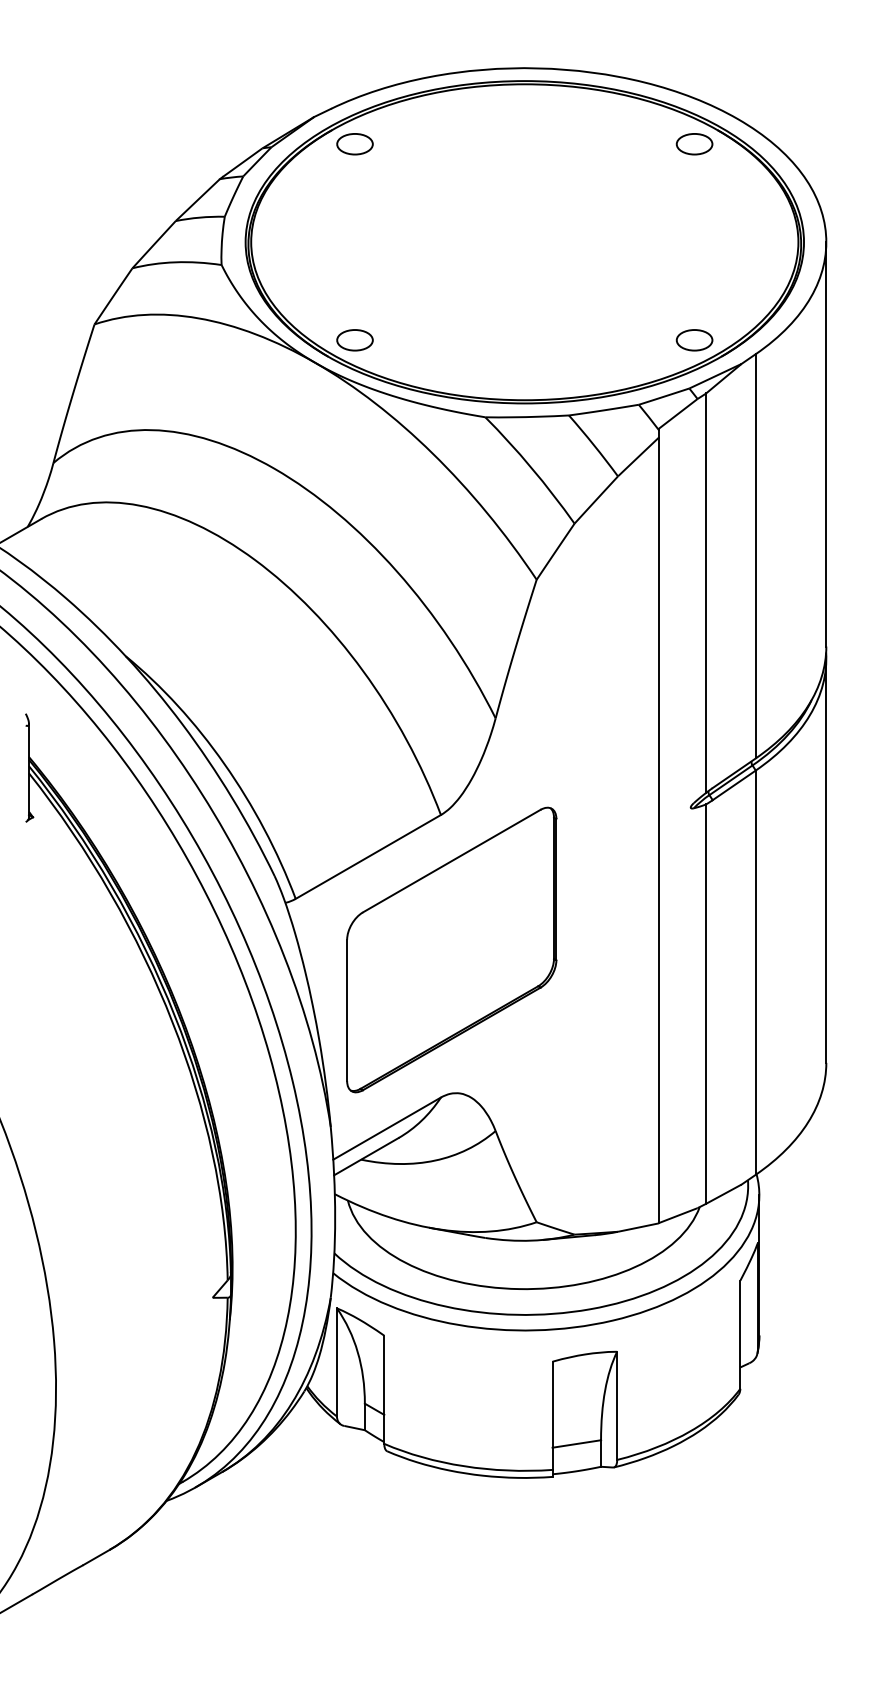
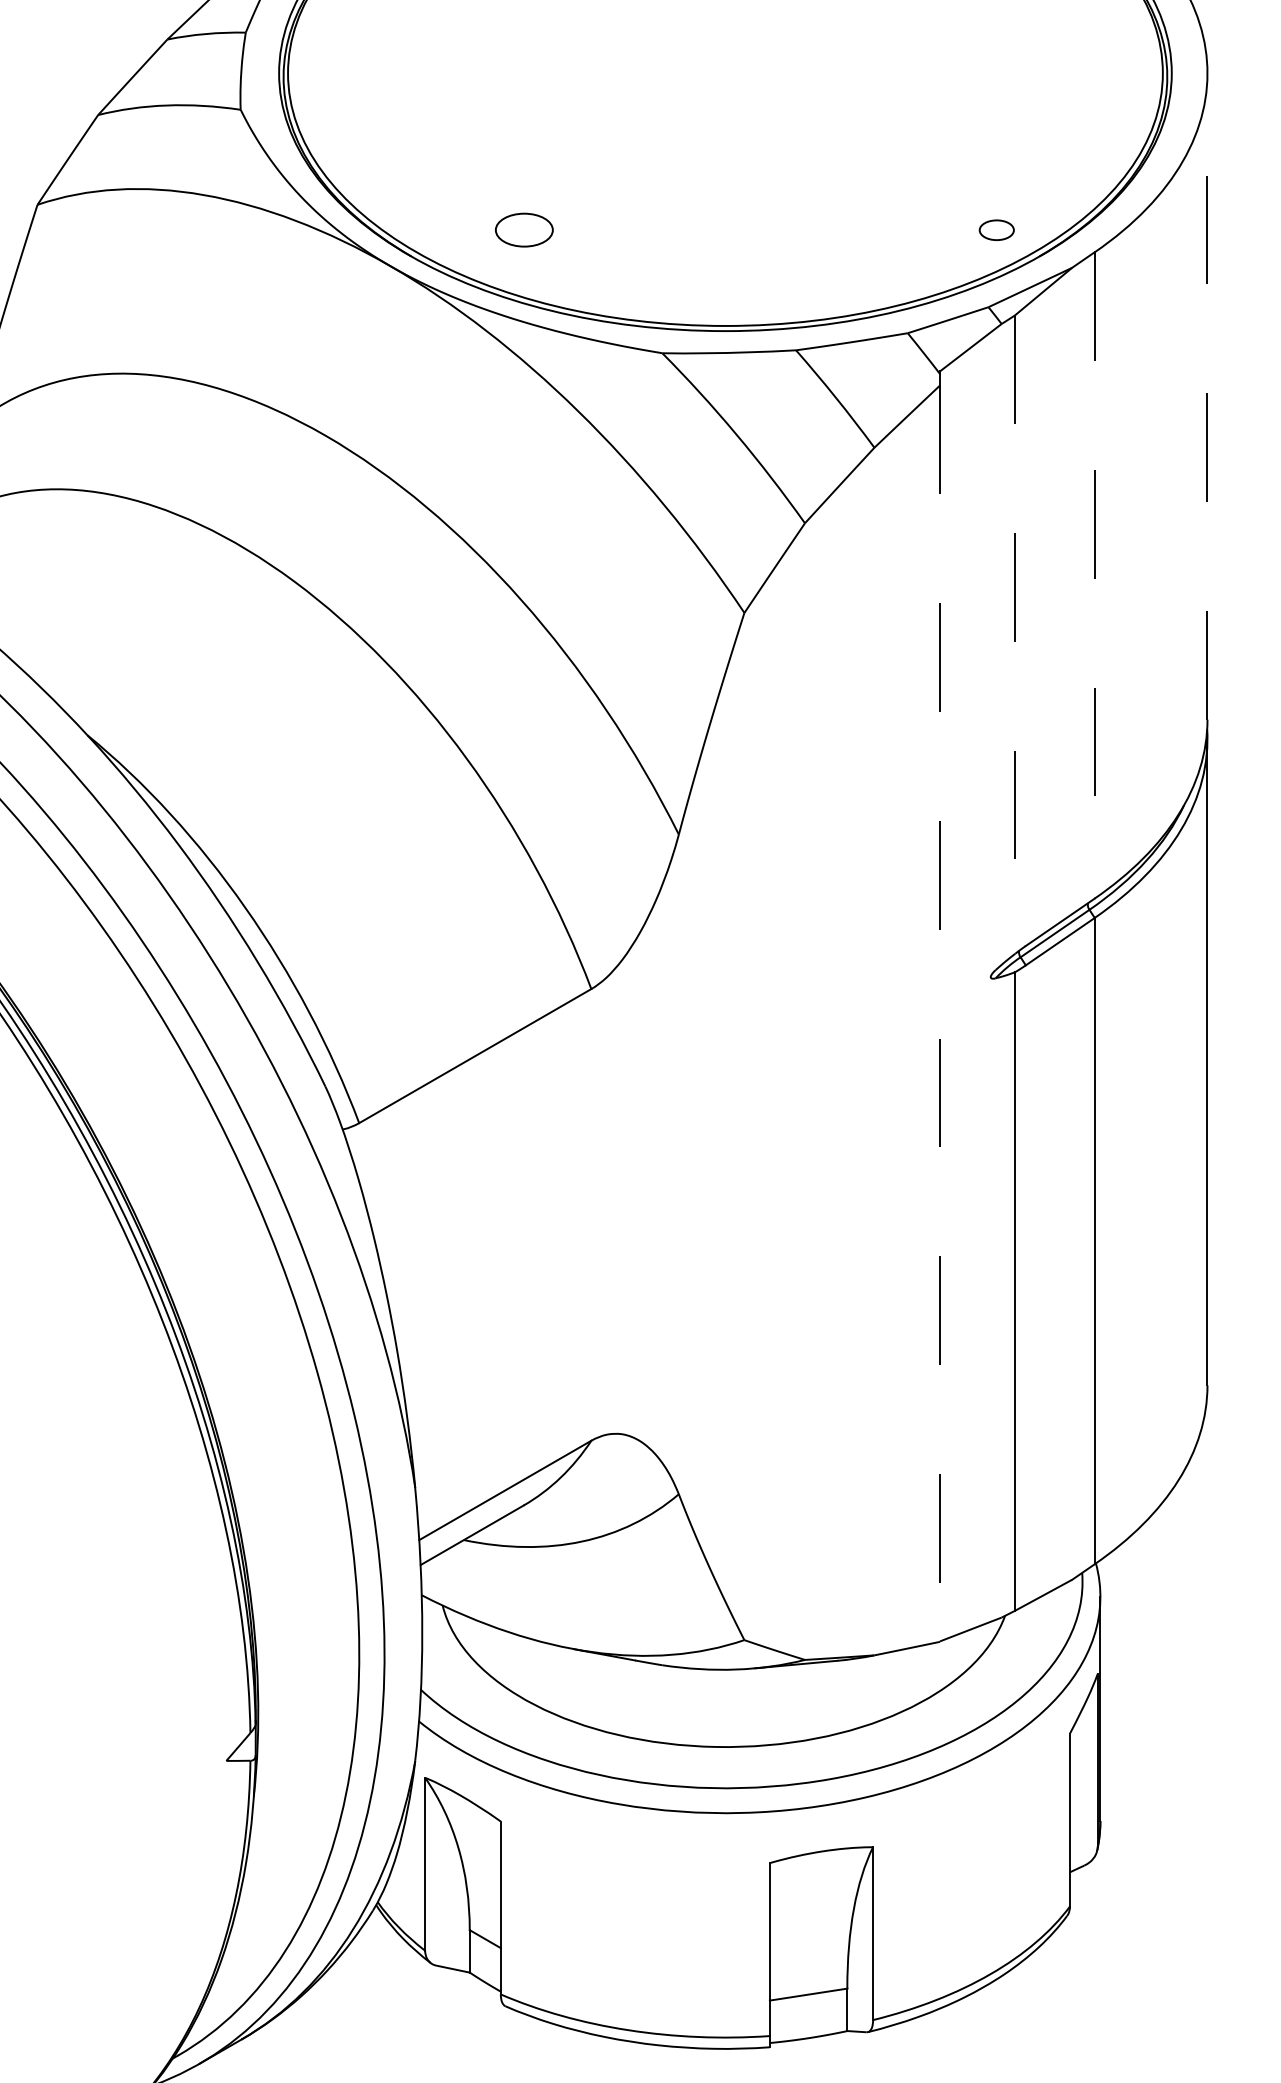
part: (354, 340) -> (523, 230), moved
part: (694, 340) -> (996, 230), size x0.6
line: (826, 443) -> (1207, 395), solid -> dashed
line: (755, 556) -> (1094, 575), solid -> dashed
line: (706, 593) -> (1015, 634), solid -> dashed
line: (659, 830) -> (940, 1013), solid -> dashed
part: (451, 949) -> (608, 1204), removed

